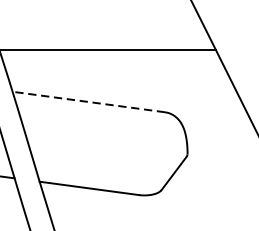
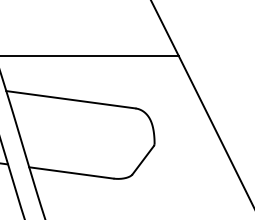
line: (88, 101) -> (70, 99), dashed -> solid

